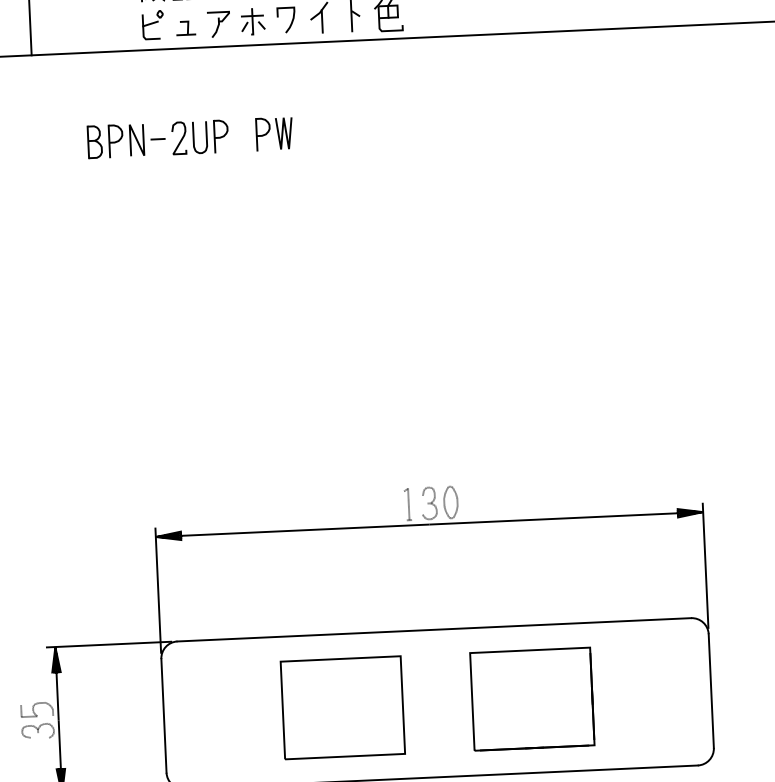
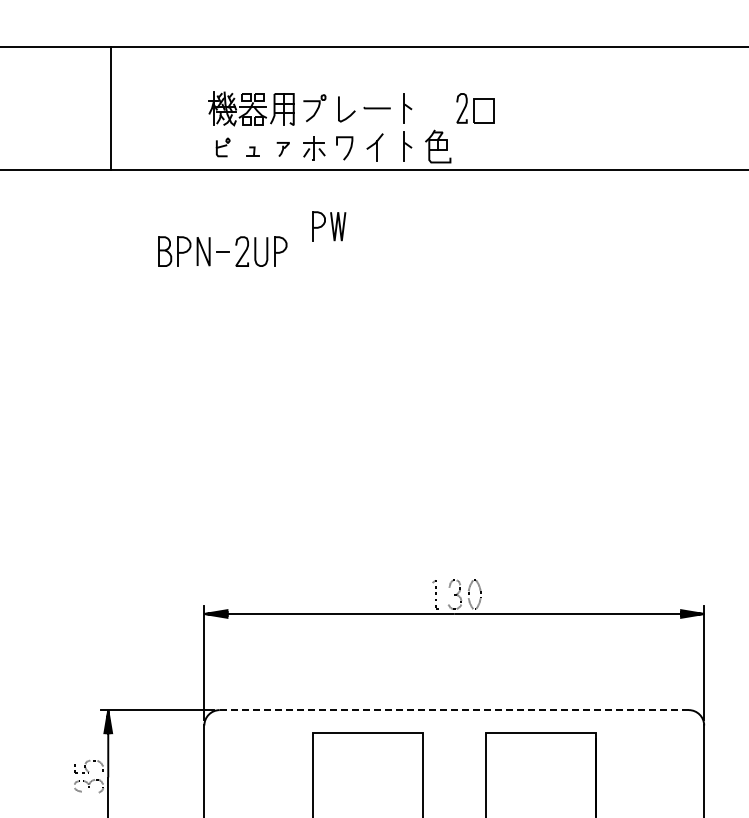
part: (218, 24) -> (282, 149), size x0.6
part: (153, 25) -> (223, 147), size x0.7
part: (185, 28) -> (252, 151), size x0.7
part: (274, 133) -> (329, 226), moved
line: (434, 630) -> (454, 710), solid -> dashed

